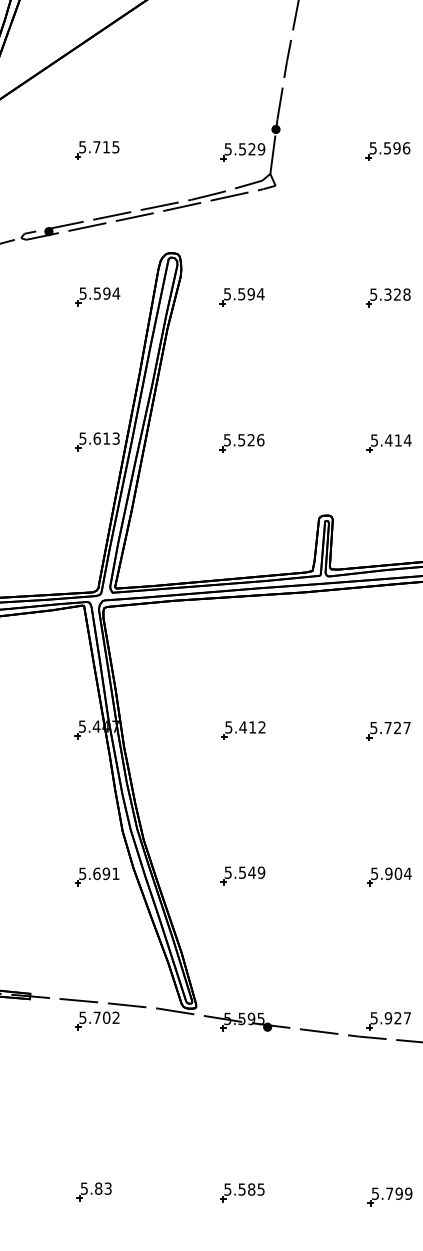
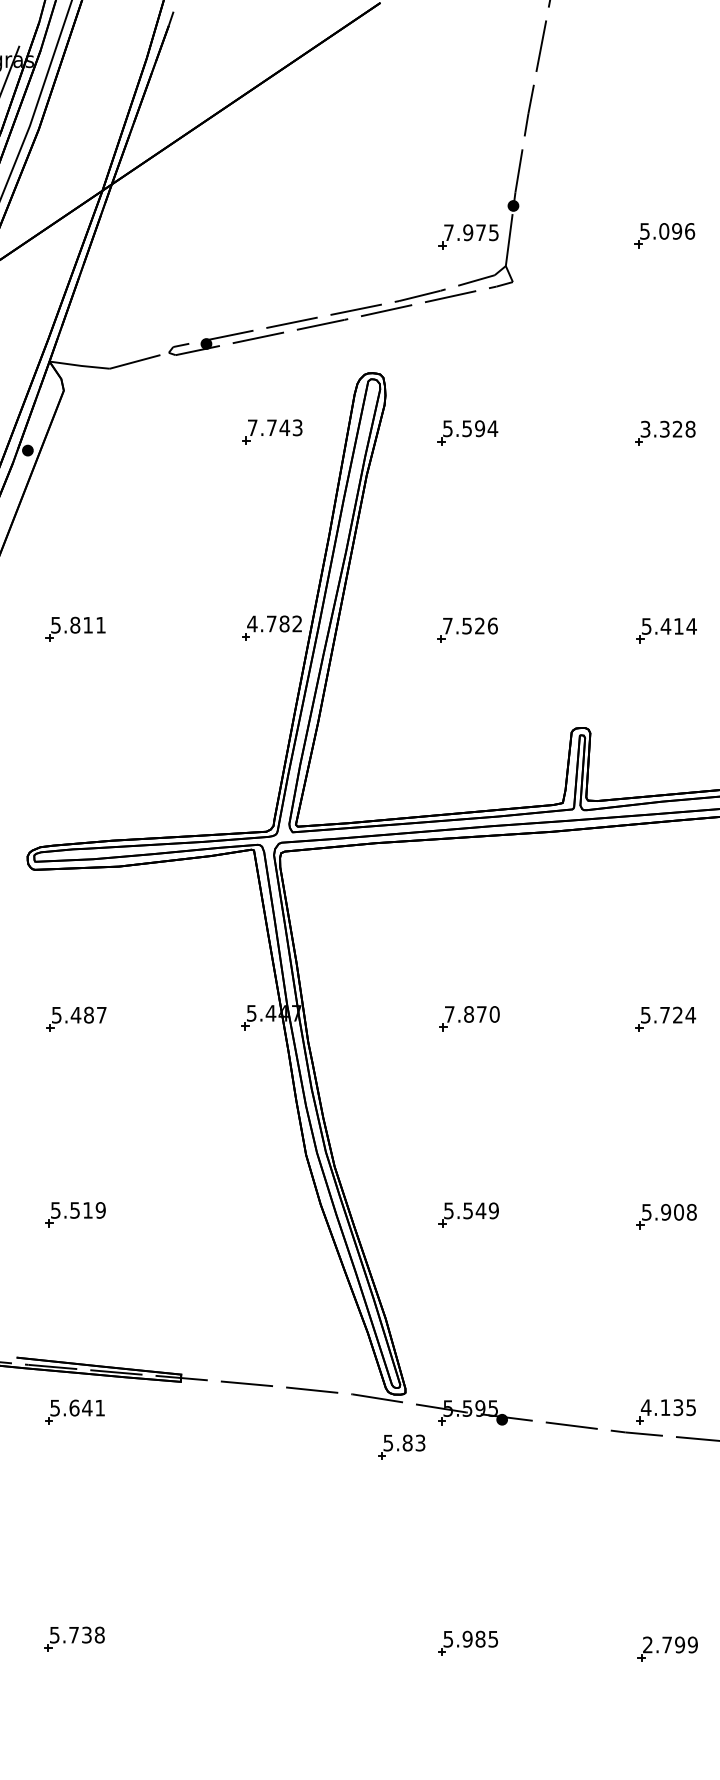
text: (387, 148) -> (664, 231), 5.596 -> 5.096
part: (97, 149) -> (271, 233), removed
text: (244, 149) -> (471, 232), 5.529 -> 7.975
text: (99, 293) -> (274, 427), 5.594 -> 7.743
text: (373, 294) -> (645, 428), 5.328 -> 3.328
text: (99, 438) -> (274, 623), 5.613 -> 4.782
text: (227, 440) -> (447, 626), 5.526 -> 7.526
text: (245, 727) -> (472, 1014), 5.412 -> 7.870
text: (406, 728) -> (690, 1015), 5.727 -> 5.724
text: (407, 873) -> (691, 1212), 5.904 -> 5.908
part: (97, 876) -> (271, 1216), removed
text: (389, 1018) -> (667, 1407), 5.927 -> 4.135
part: (97, 1020) -> (271, 1410), removed
text: (242, 1189) -> (467, 1638), 5.585 -> 5.985
part: (94, 1191) -> (401, 1446), moved
text: (375, 1193) -> (647, 1644), 5.799 -> 2.799

